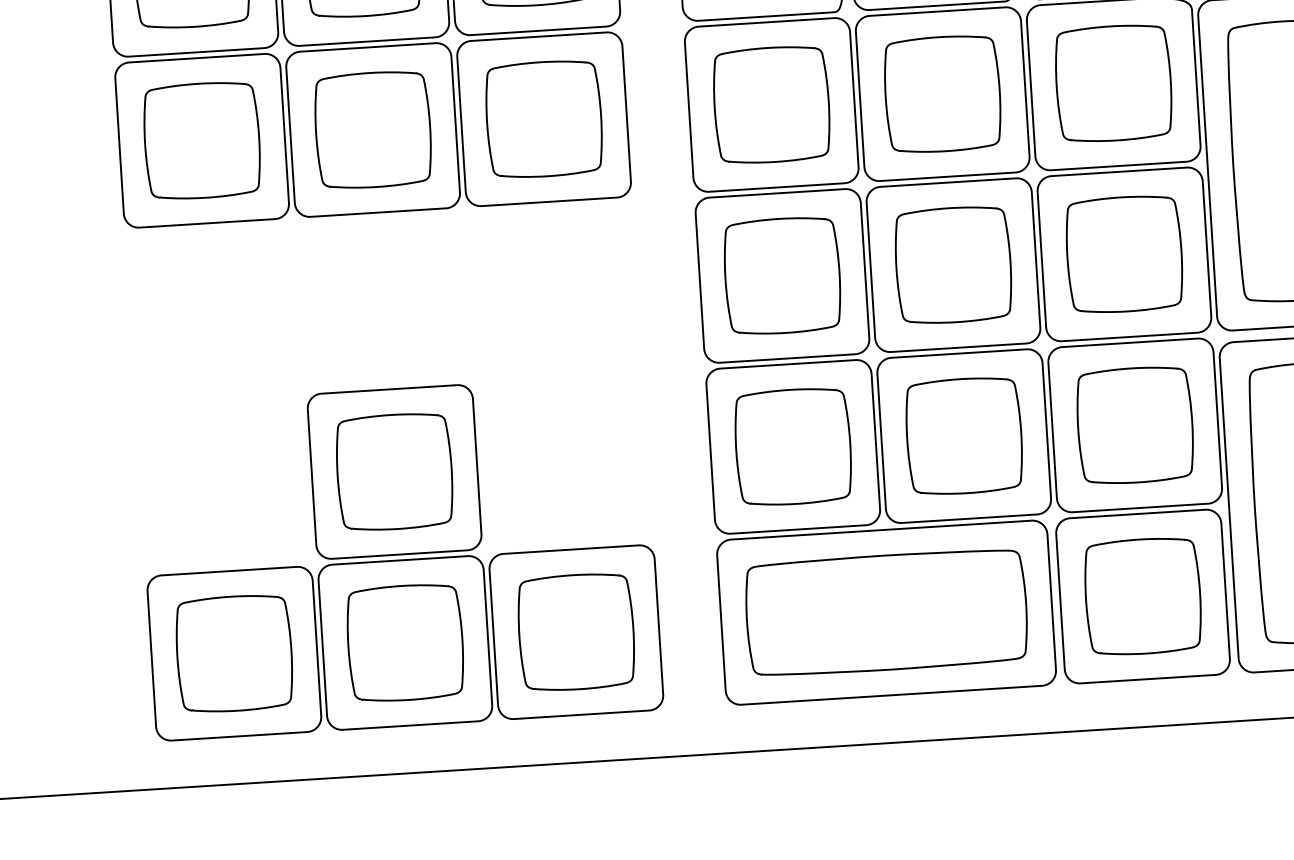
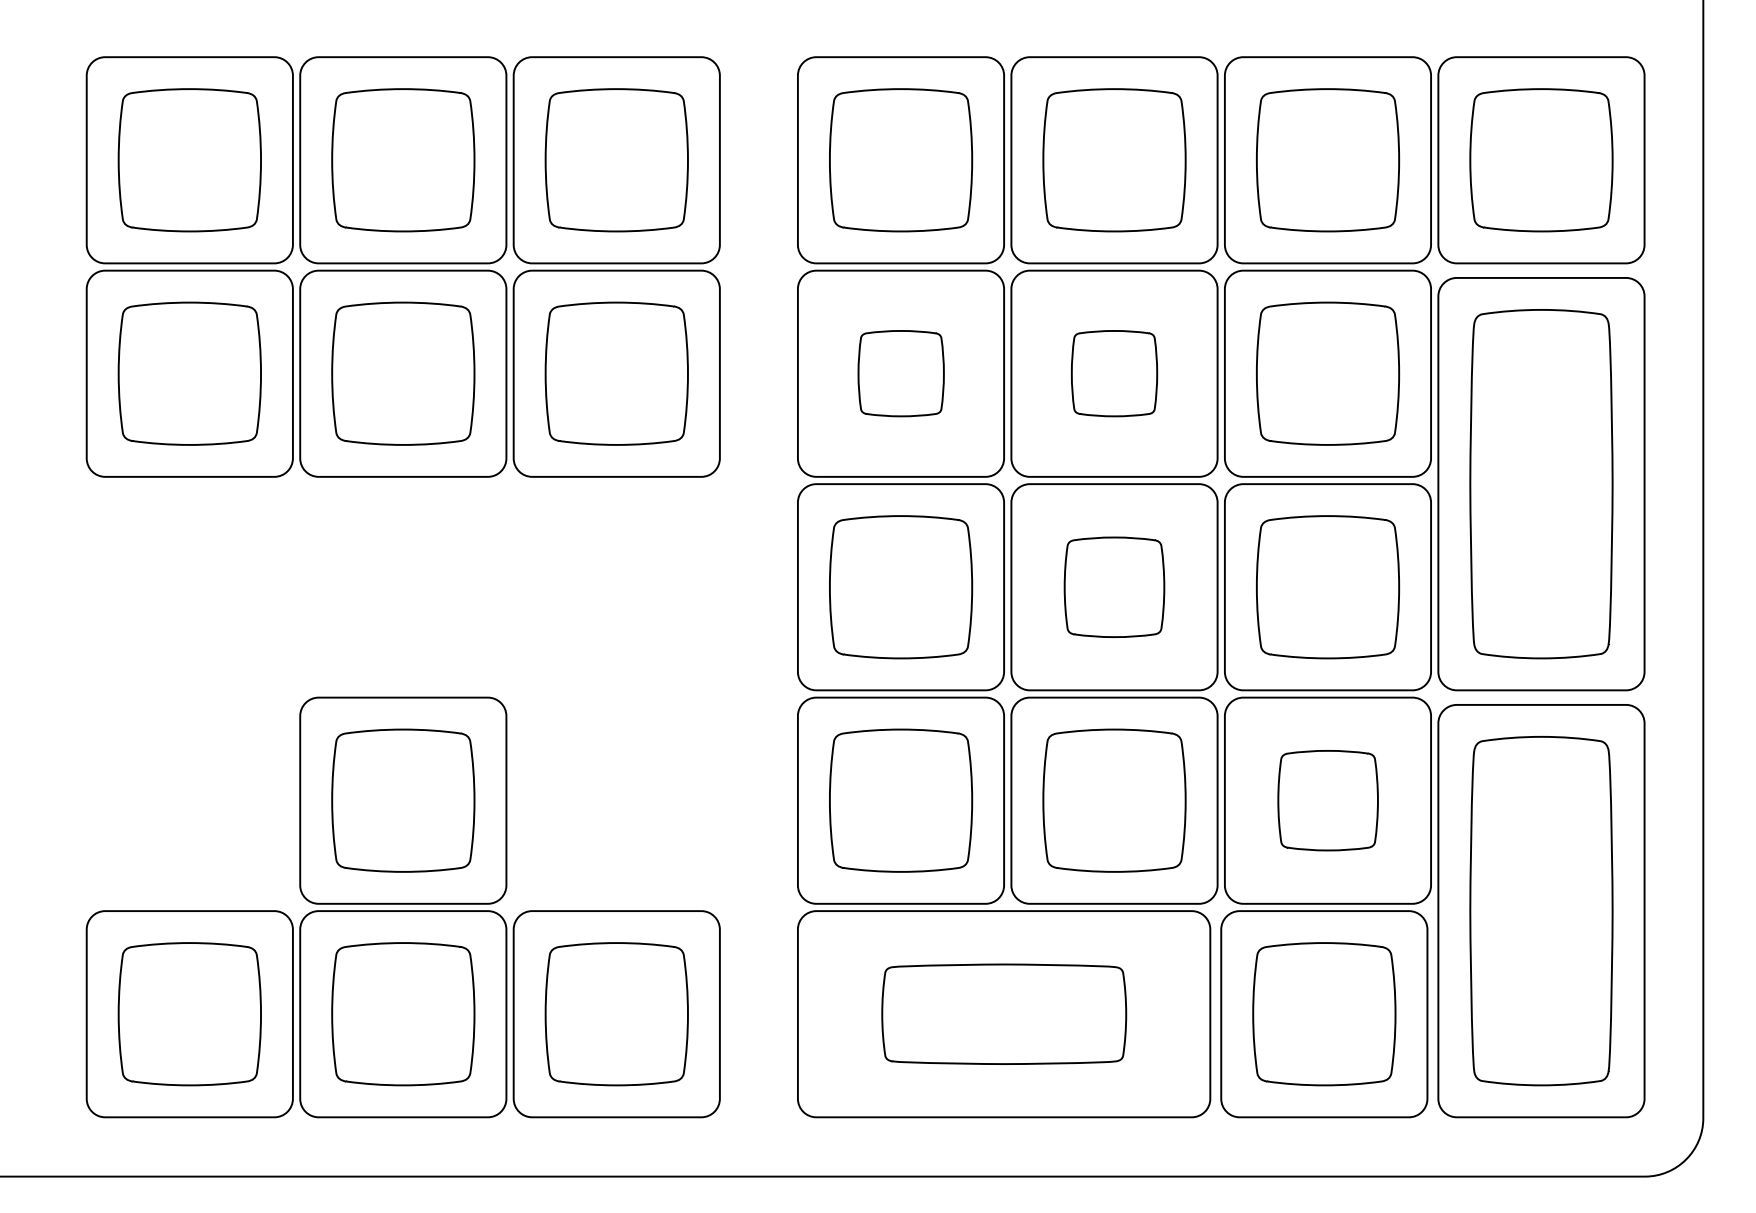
part: (942, 93) -> (1114, 373), size x0.6
part: (772, 104) -> (901, 373), size x0.6
part: (953, 265) -> (1114, 587), size x0.7
part: (1135, 425) -> (1328, 800), size x0.7
part: (886, 612) -> (1004, 1014), size x0.7

